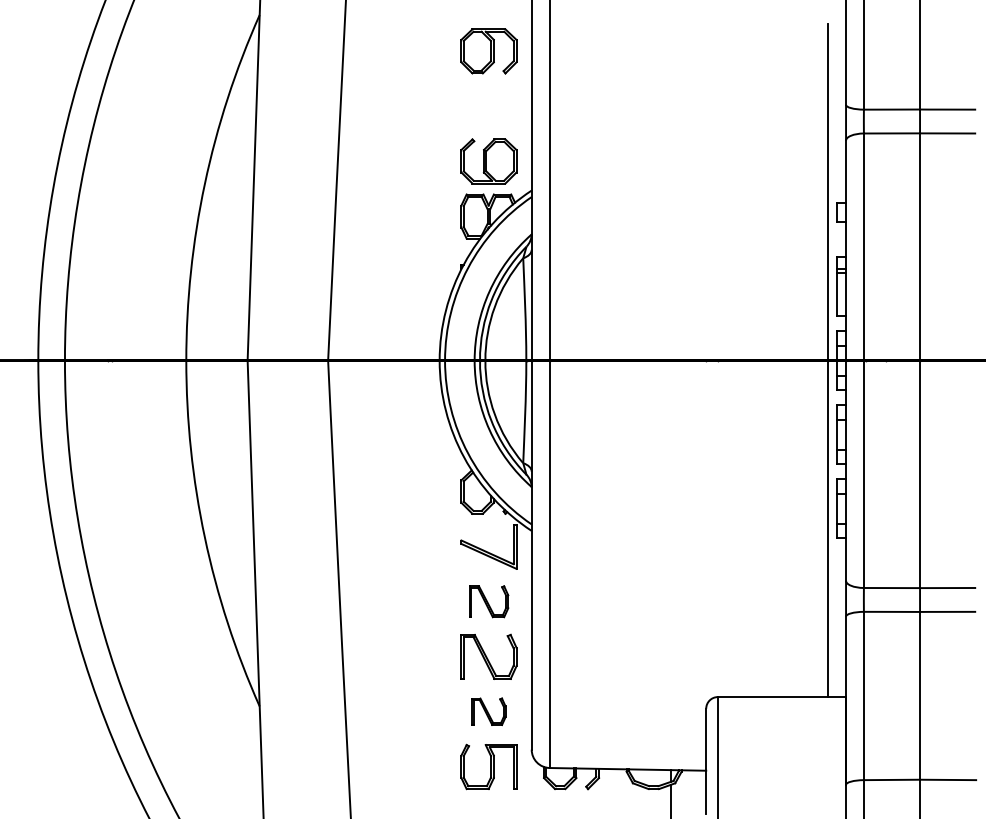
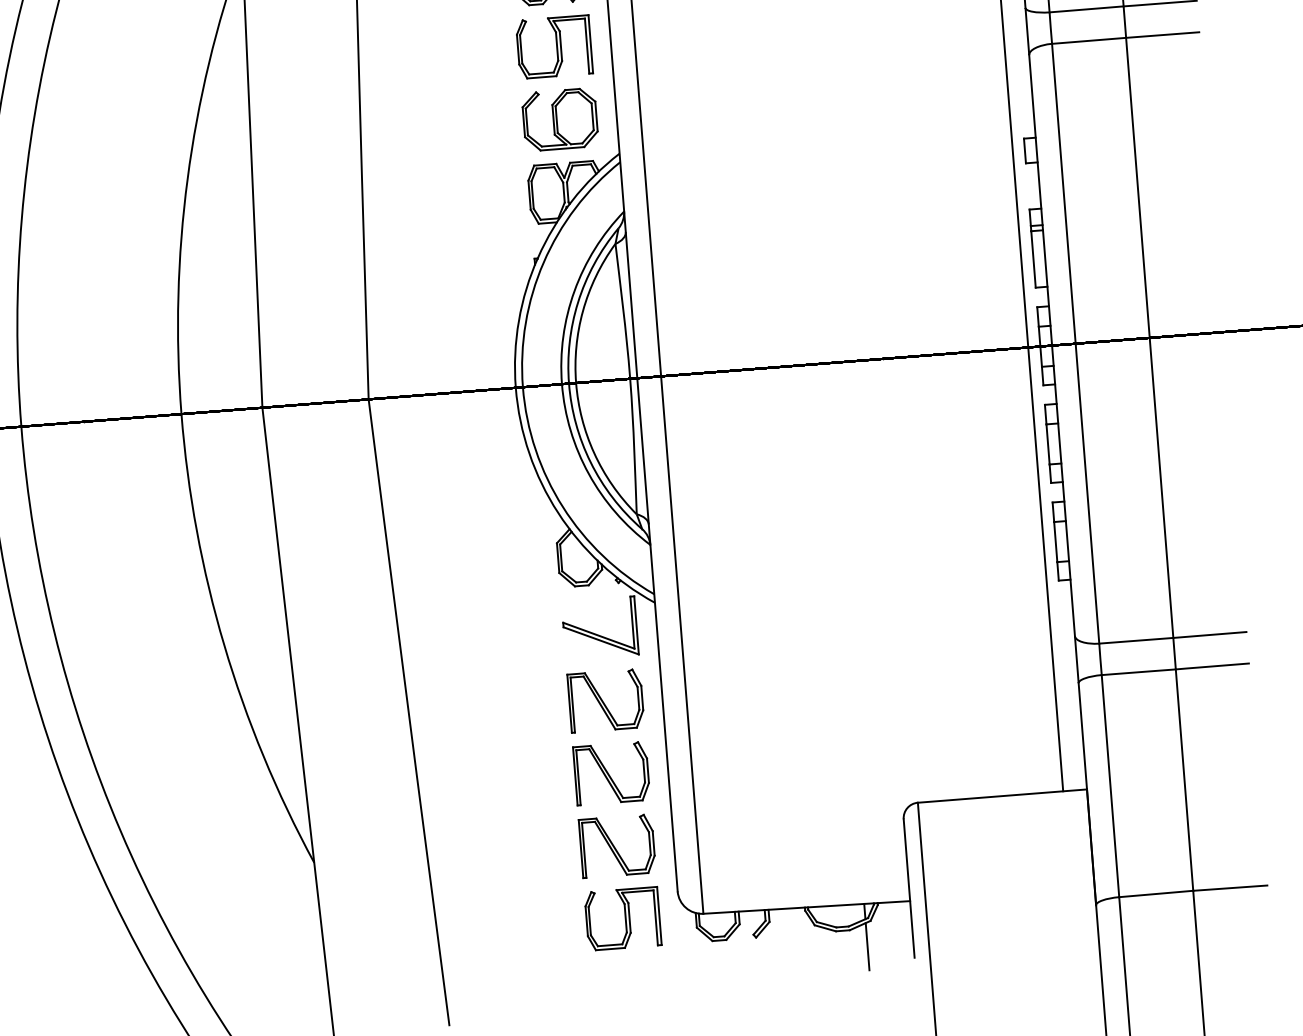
part: (488, 106) -> (553, 47), added
part: (488, 601) -> (605, 700), size x1.43
part: (488, 711) -> (616, 845), size x1.67

